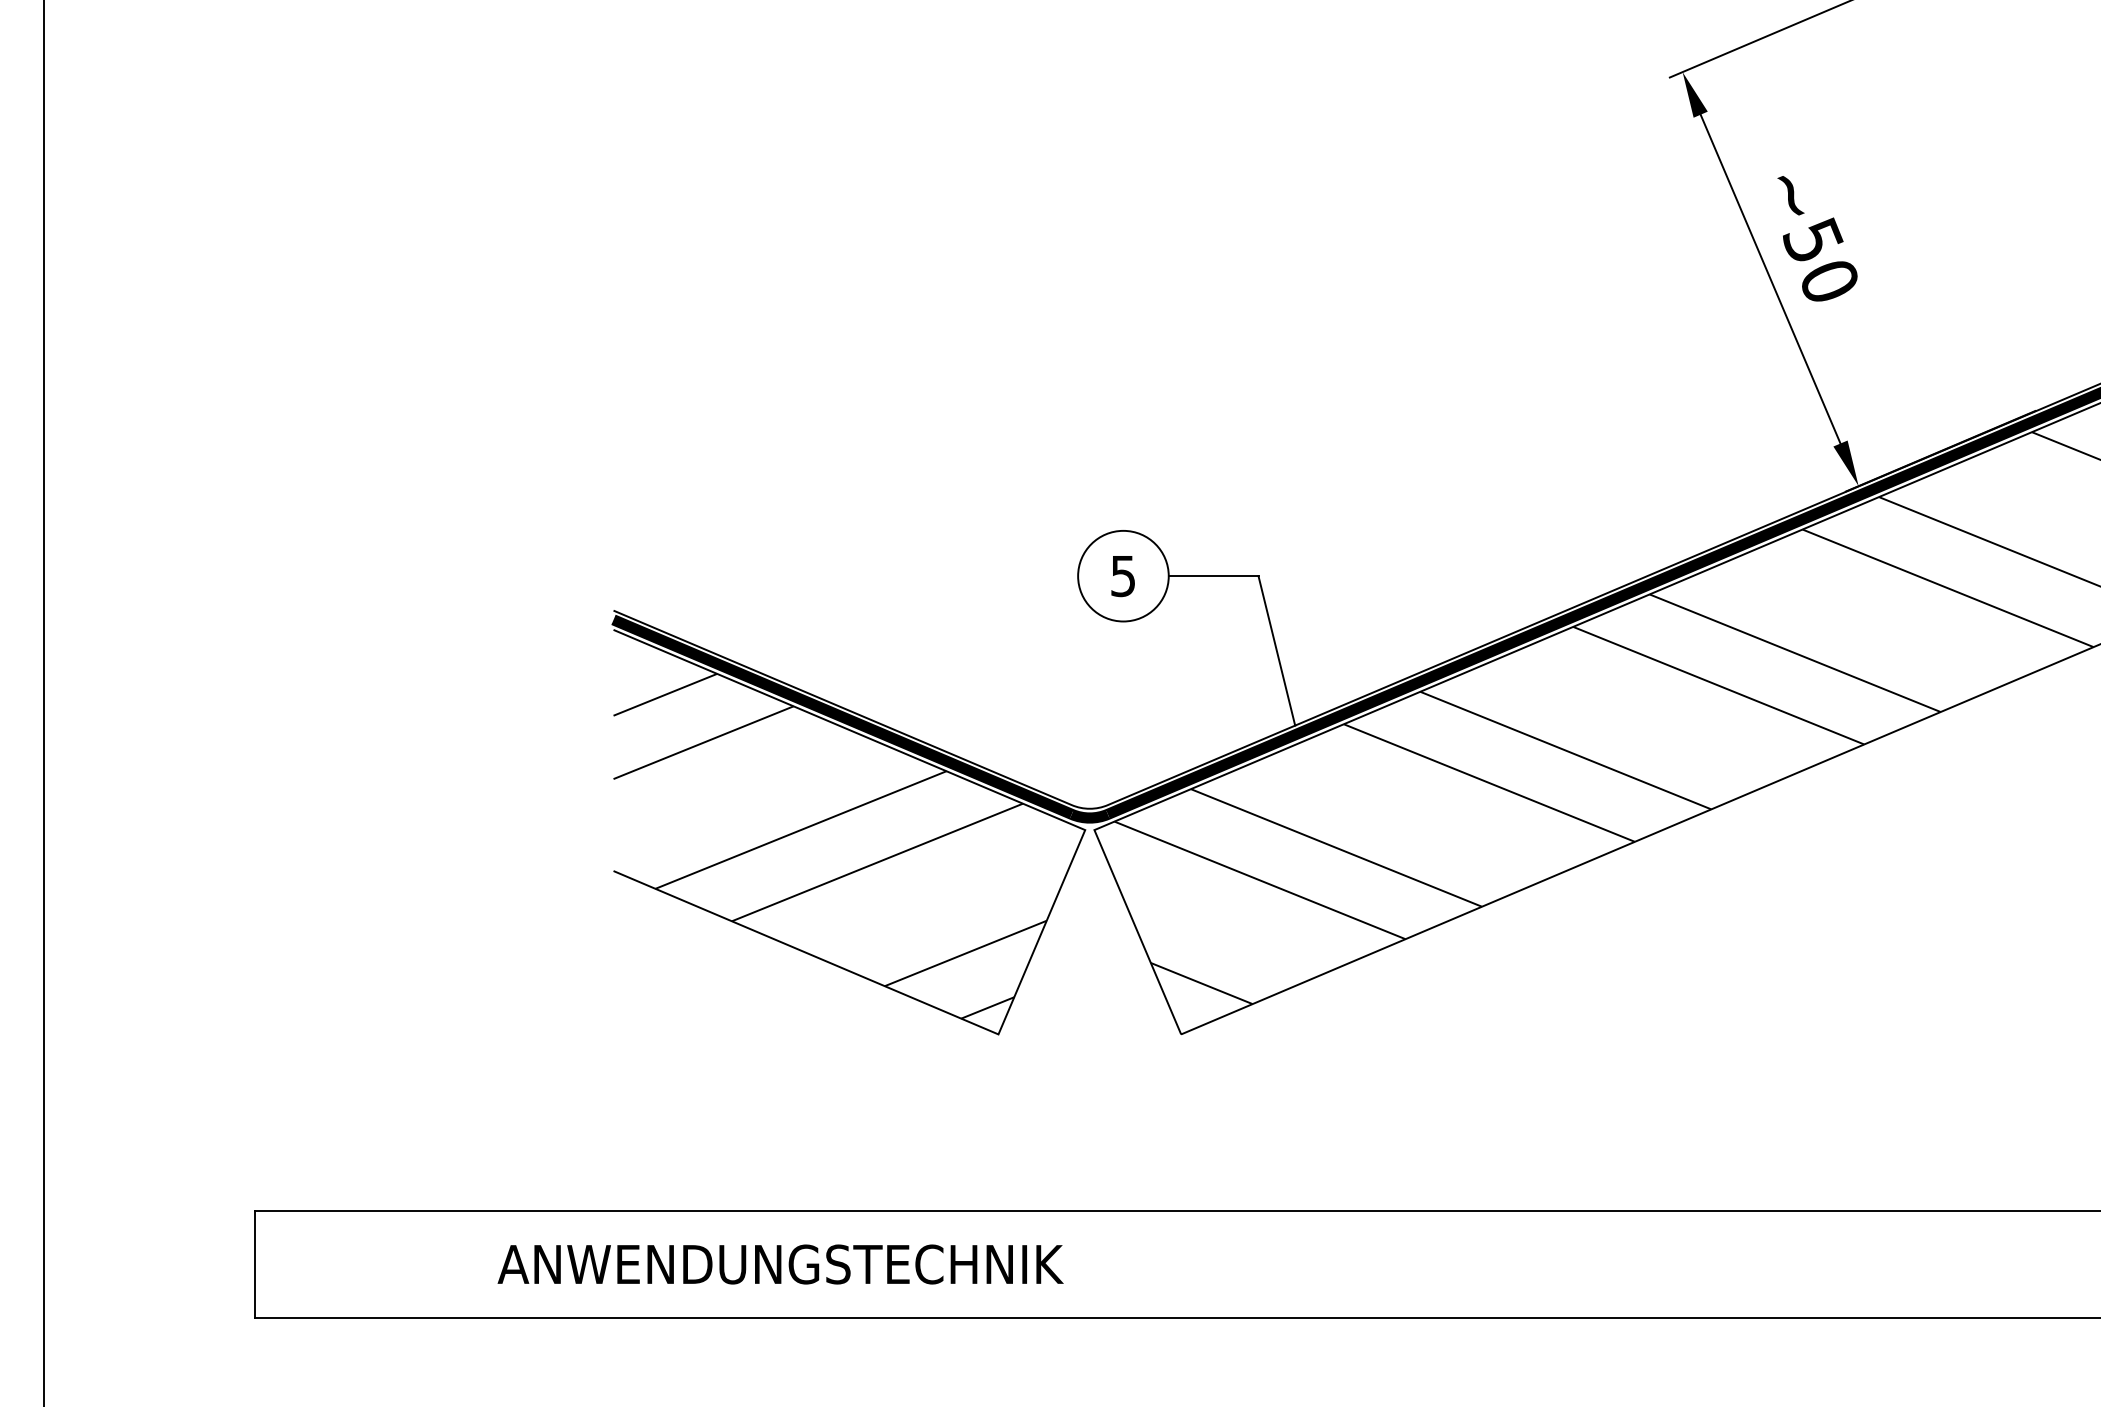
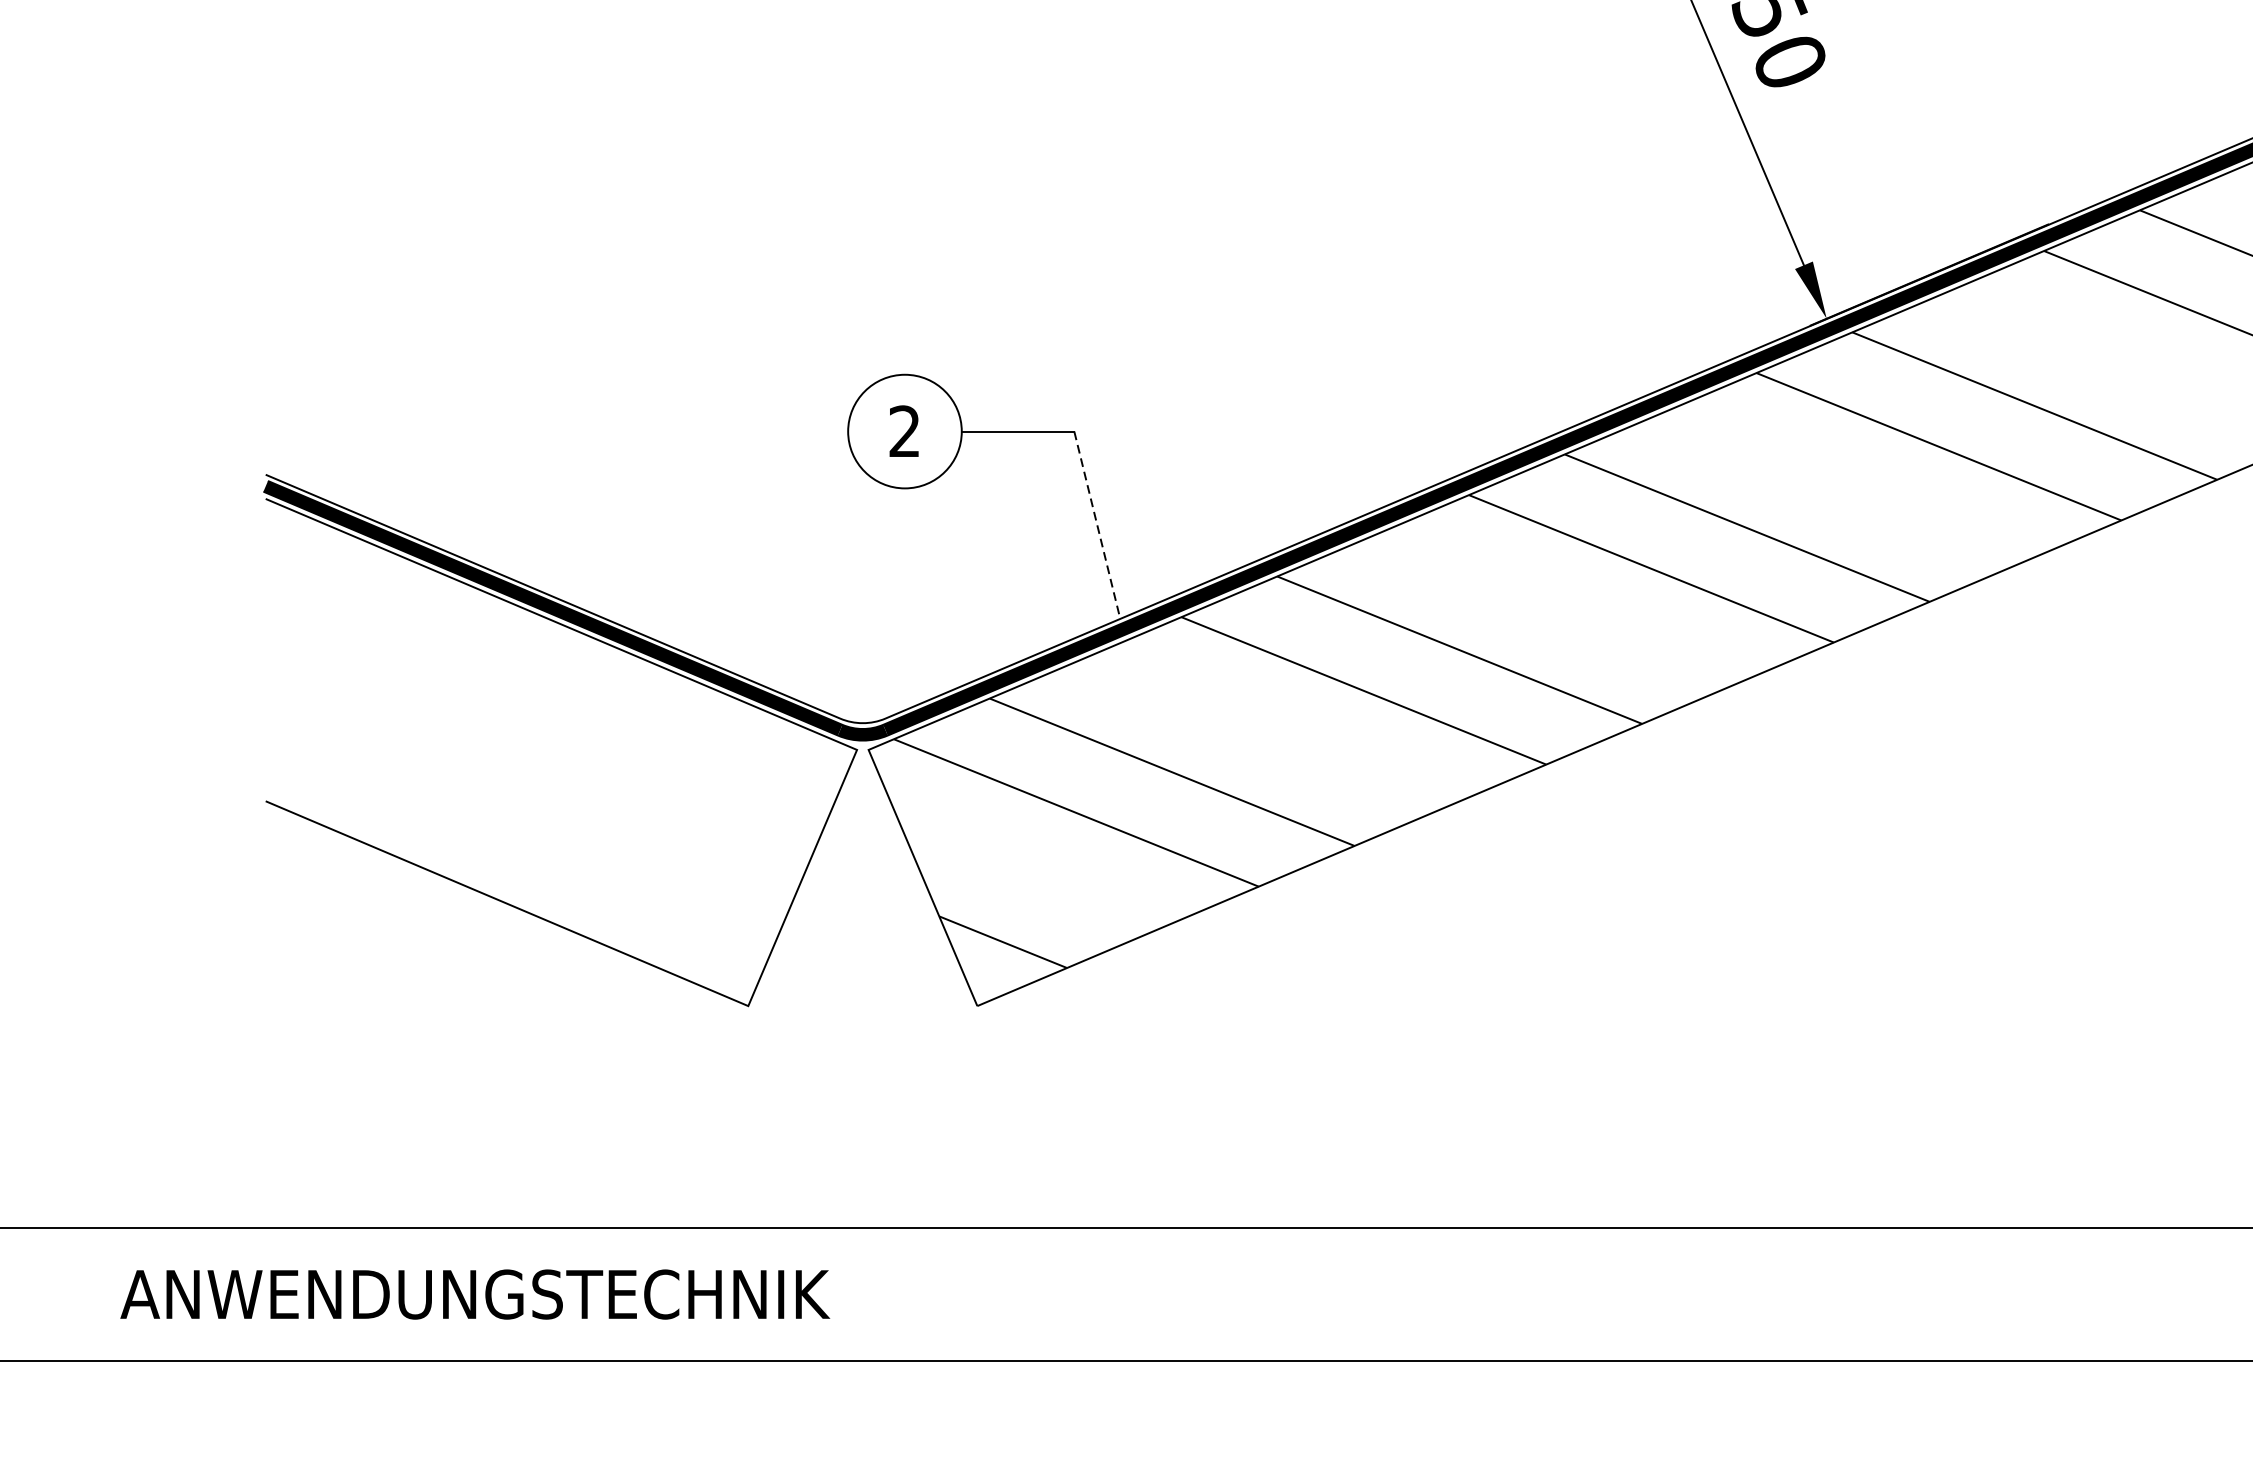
text: (1122, 576) -> (903, 431), 5 -> 2
line: (1276, 650) -> (1096, 524), solid -> dashed
hatch: (829, 845) -> (536, 769), removed

